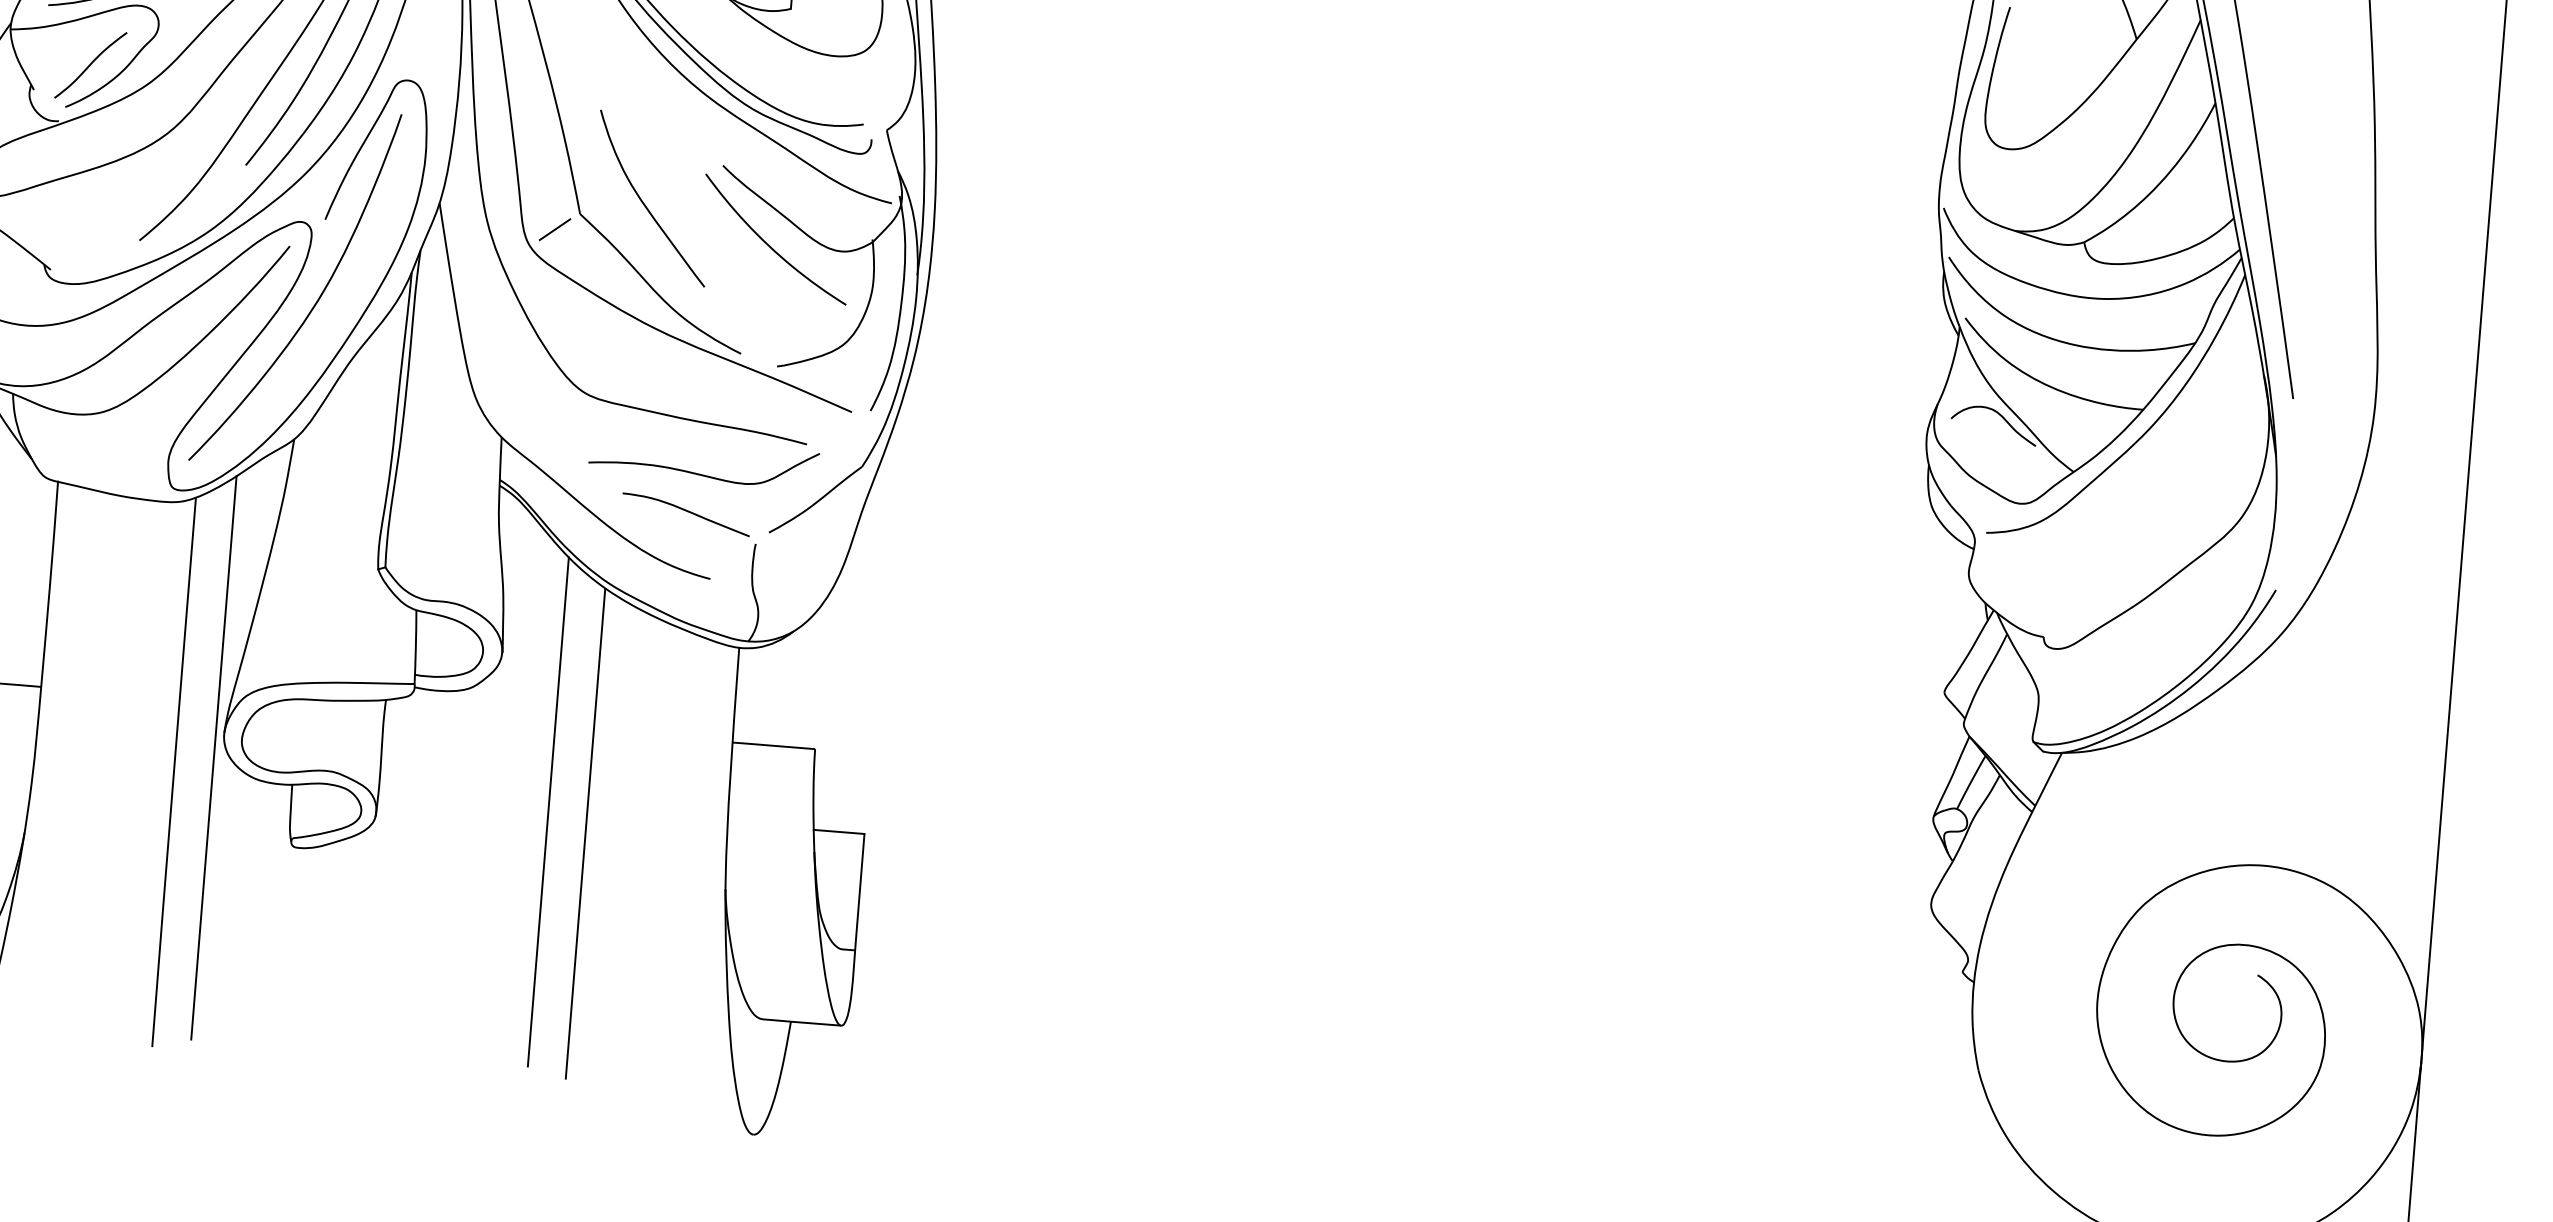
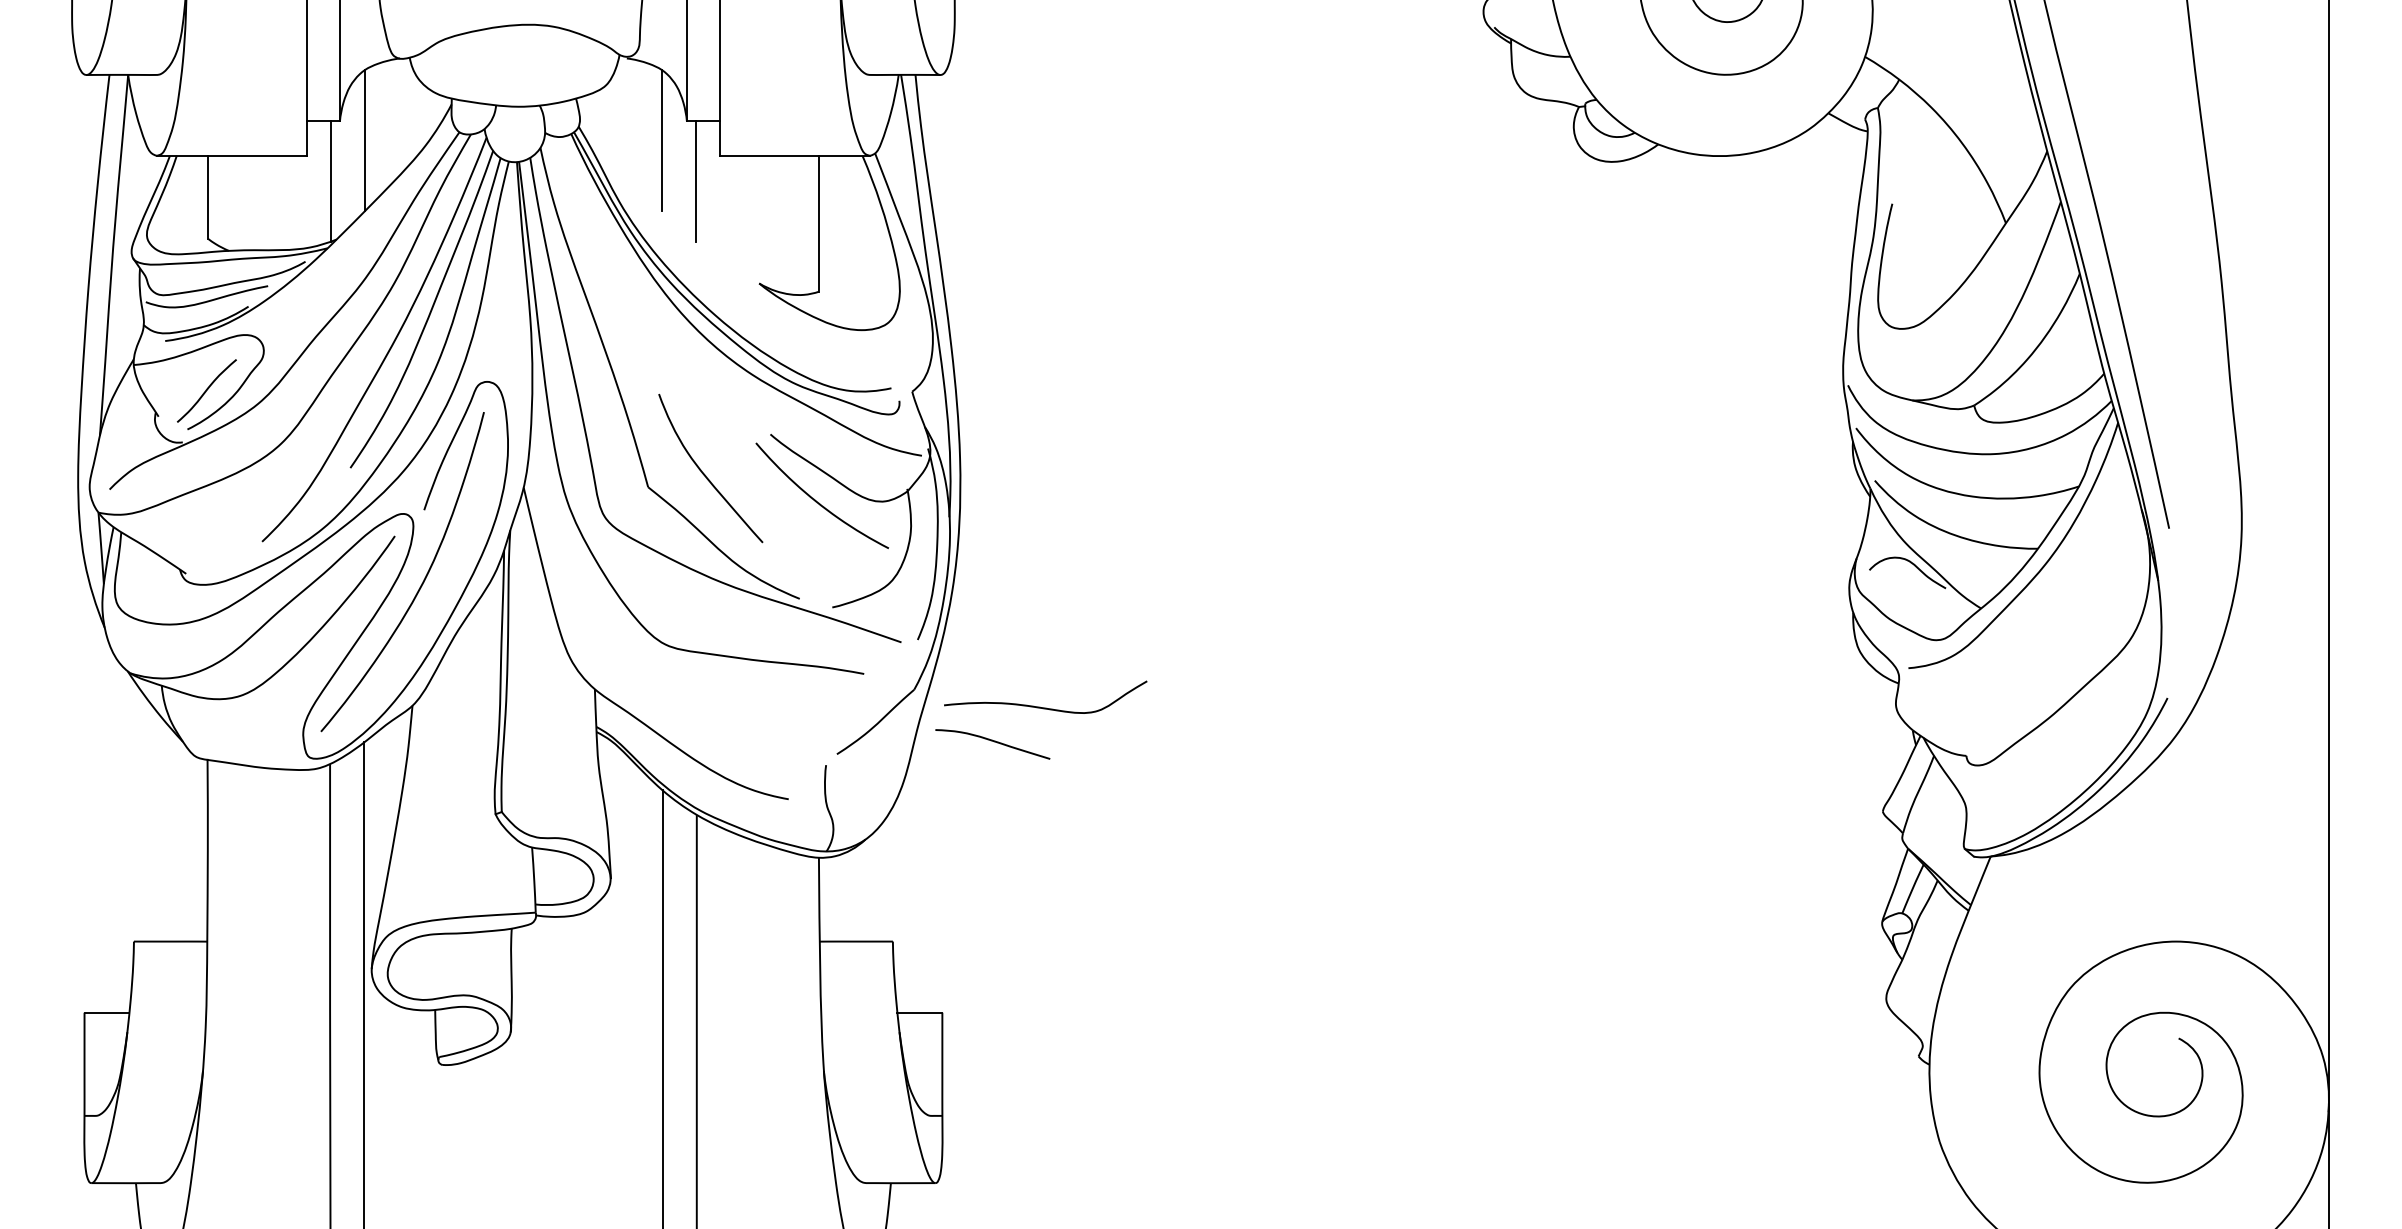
line: (554, 229) -> (626, 502), removed
curve: (702, 474) -> (1045, 707), moved
curve: (688, 512) -> (994, 742), moved

